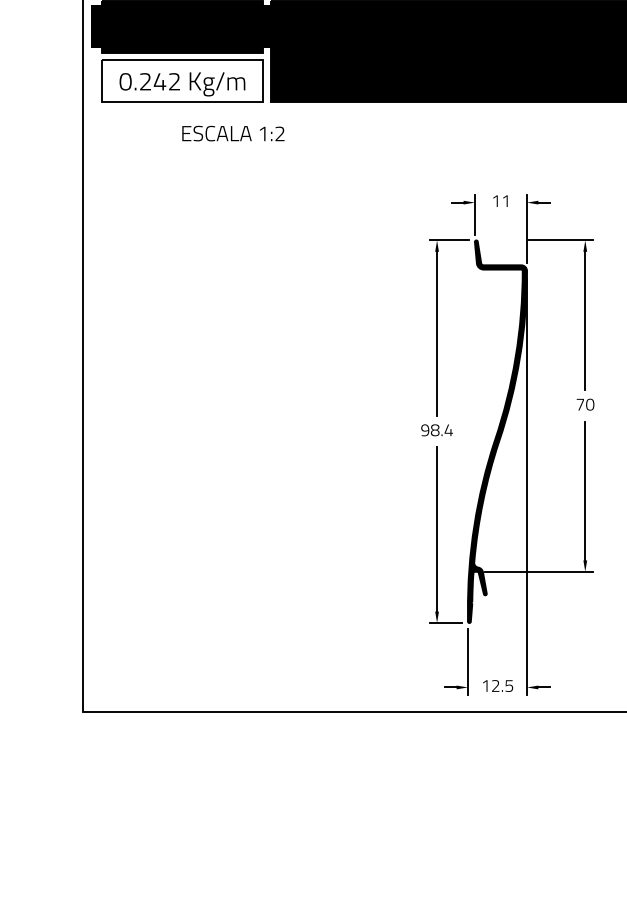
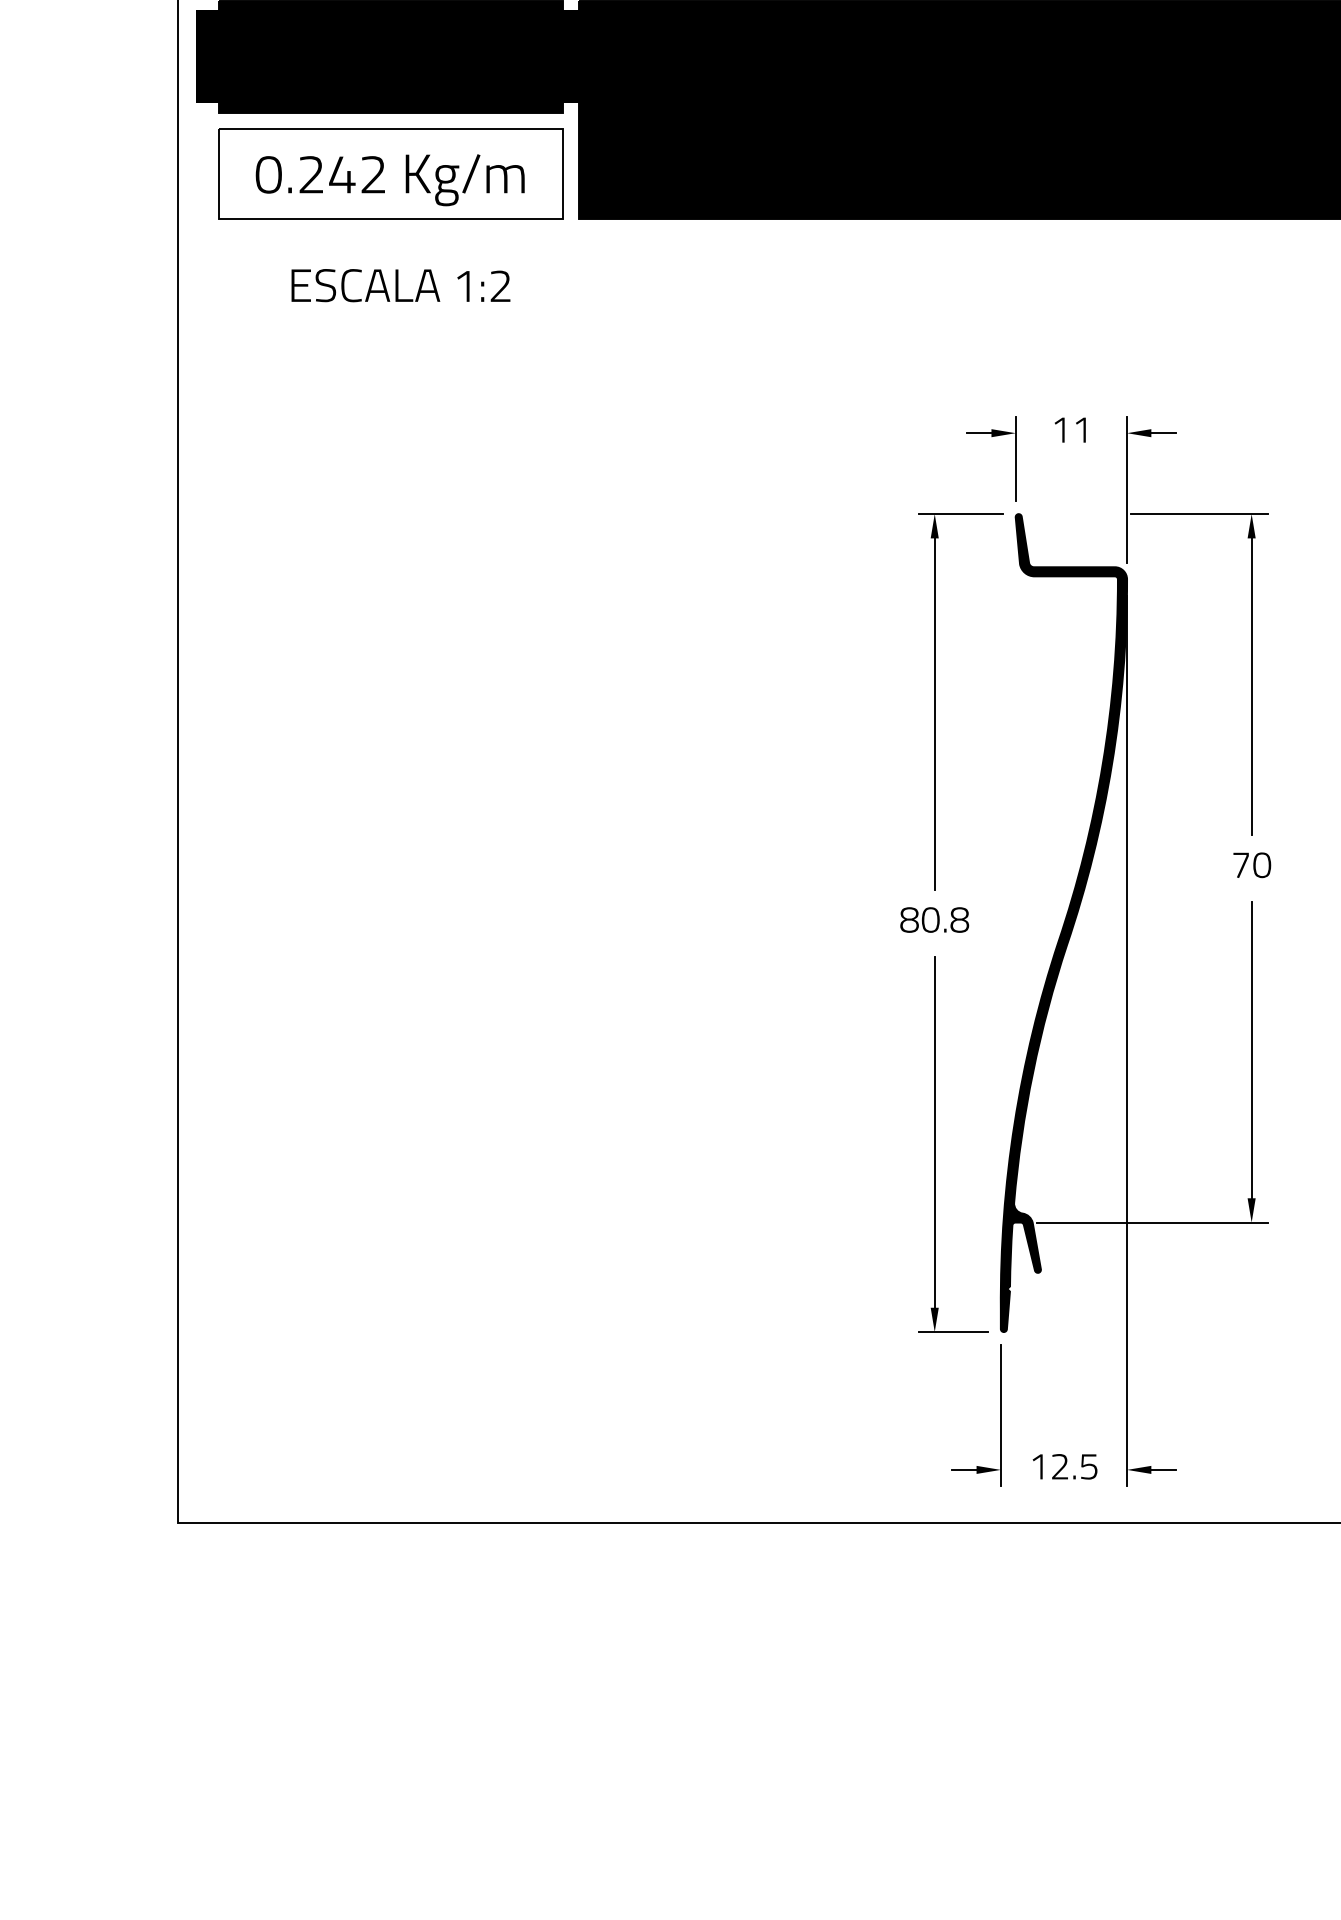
text: (233, 133) -> (401, 285), moved
text: (436, 430) -> (933, 920), 98.4 -> 80.8

